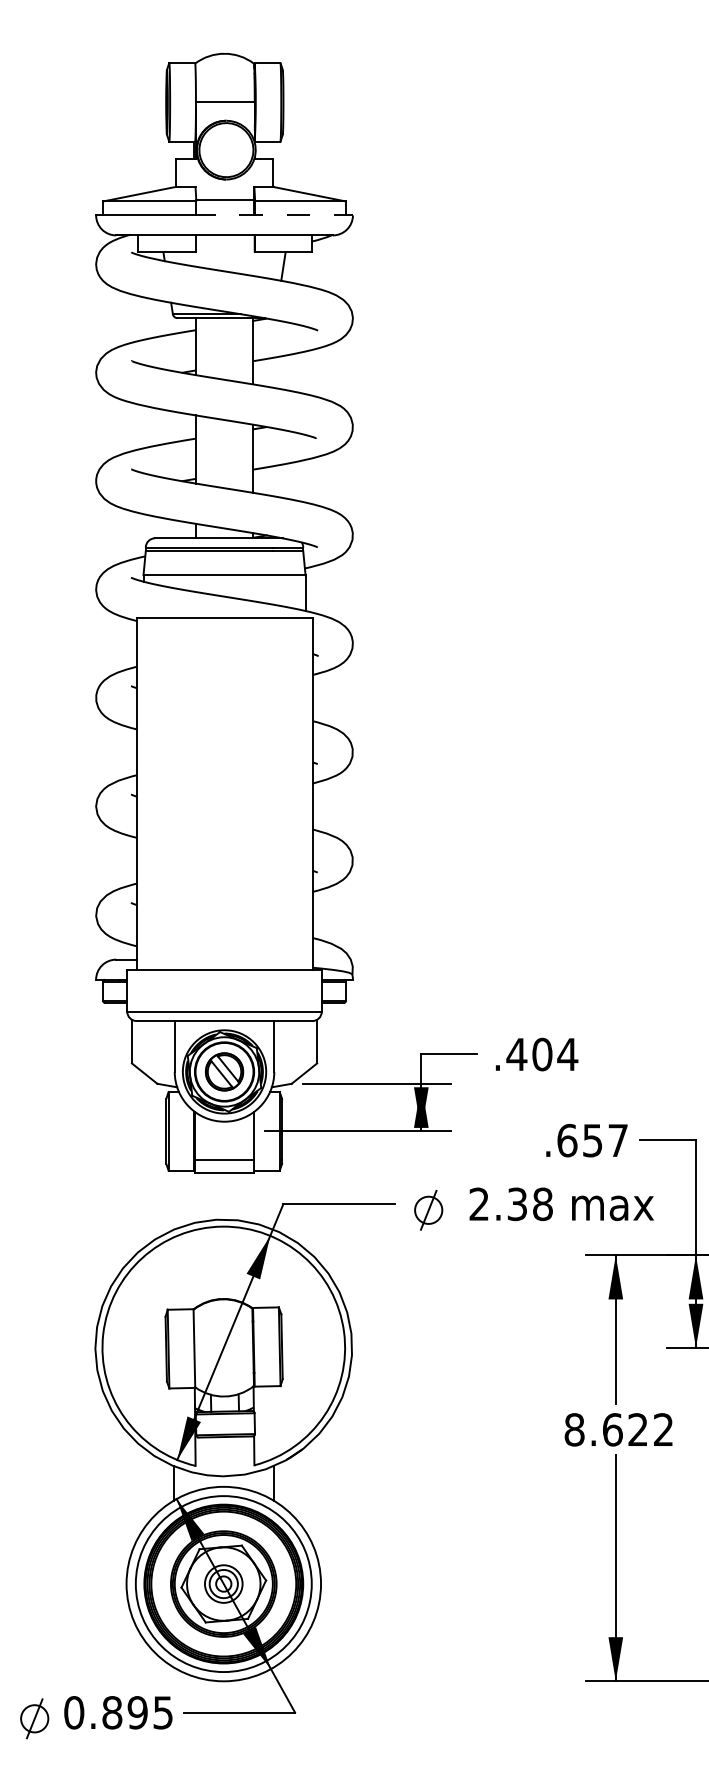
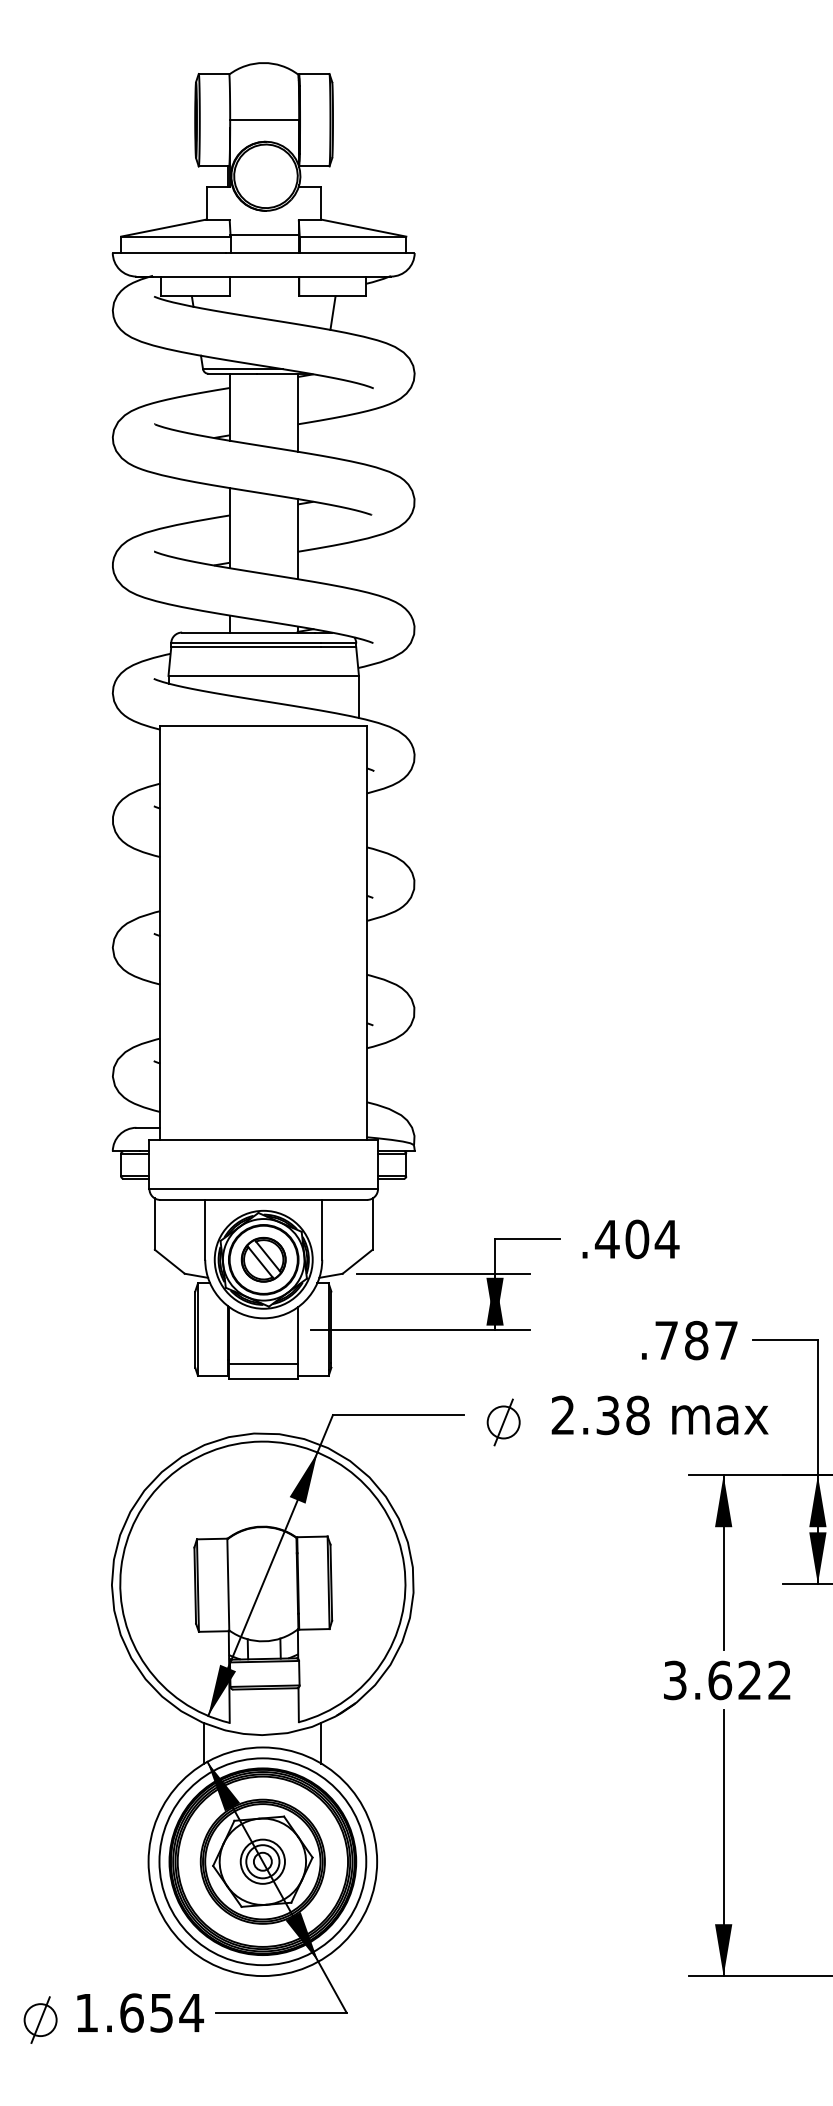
line: (273, 215) -> (321, 253), dashed -> solid
text: (579, 1140) -> (680, 1340), .657 -> .787
text: (574, 1429) -> (675, 1680), 8.622 -> 3.622
text: (118, 1712) -> (139, 2012), 0.895 -> 1.654

